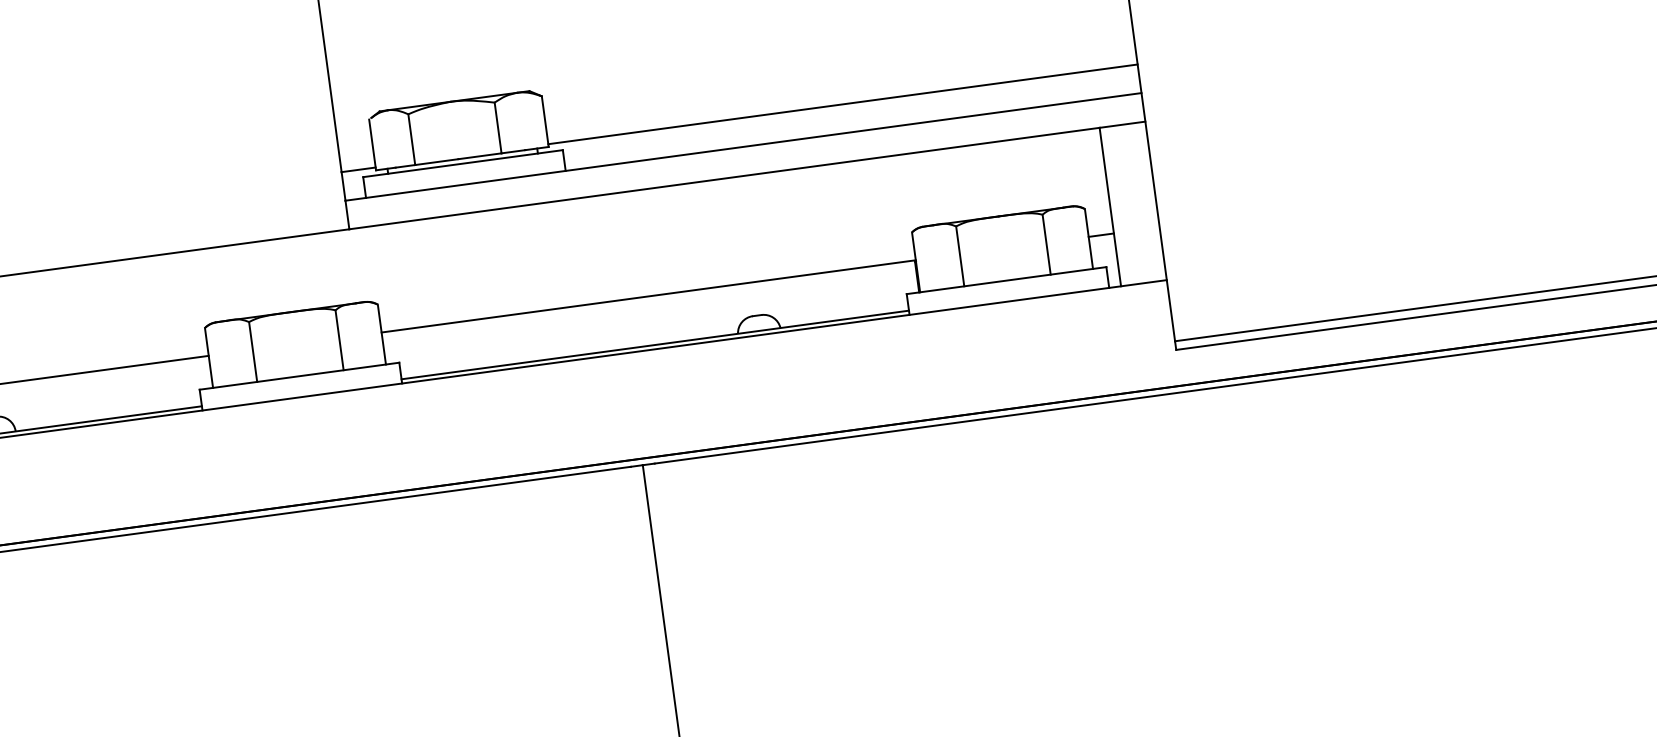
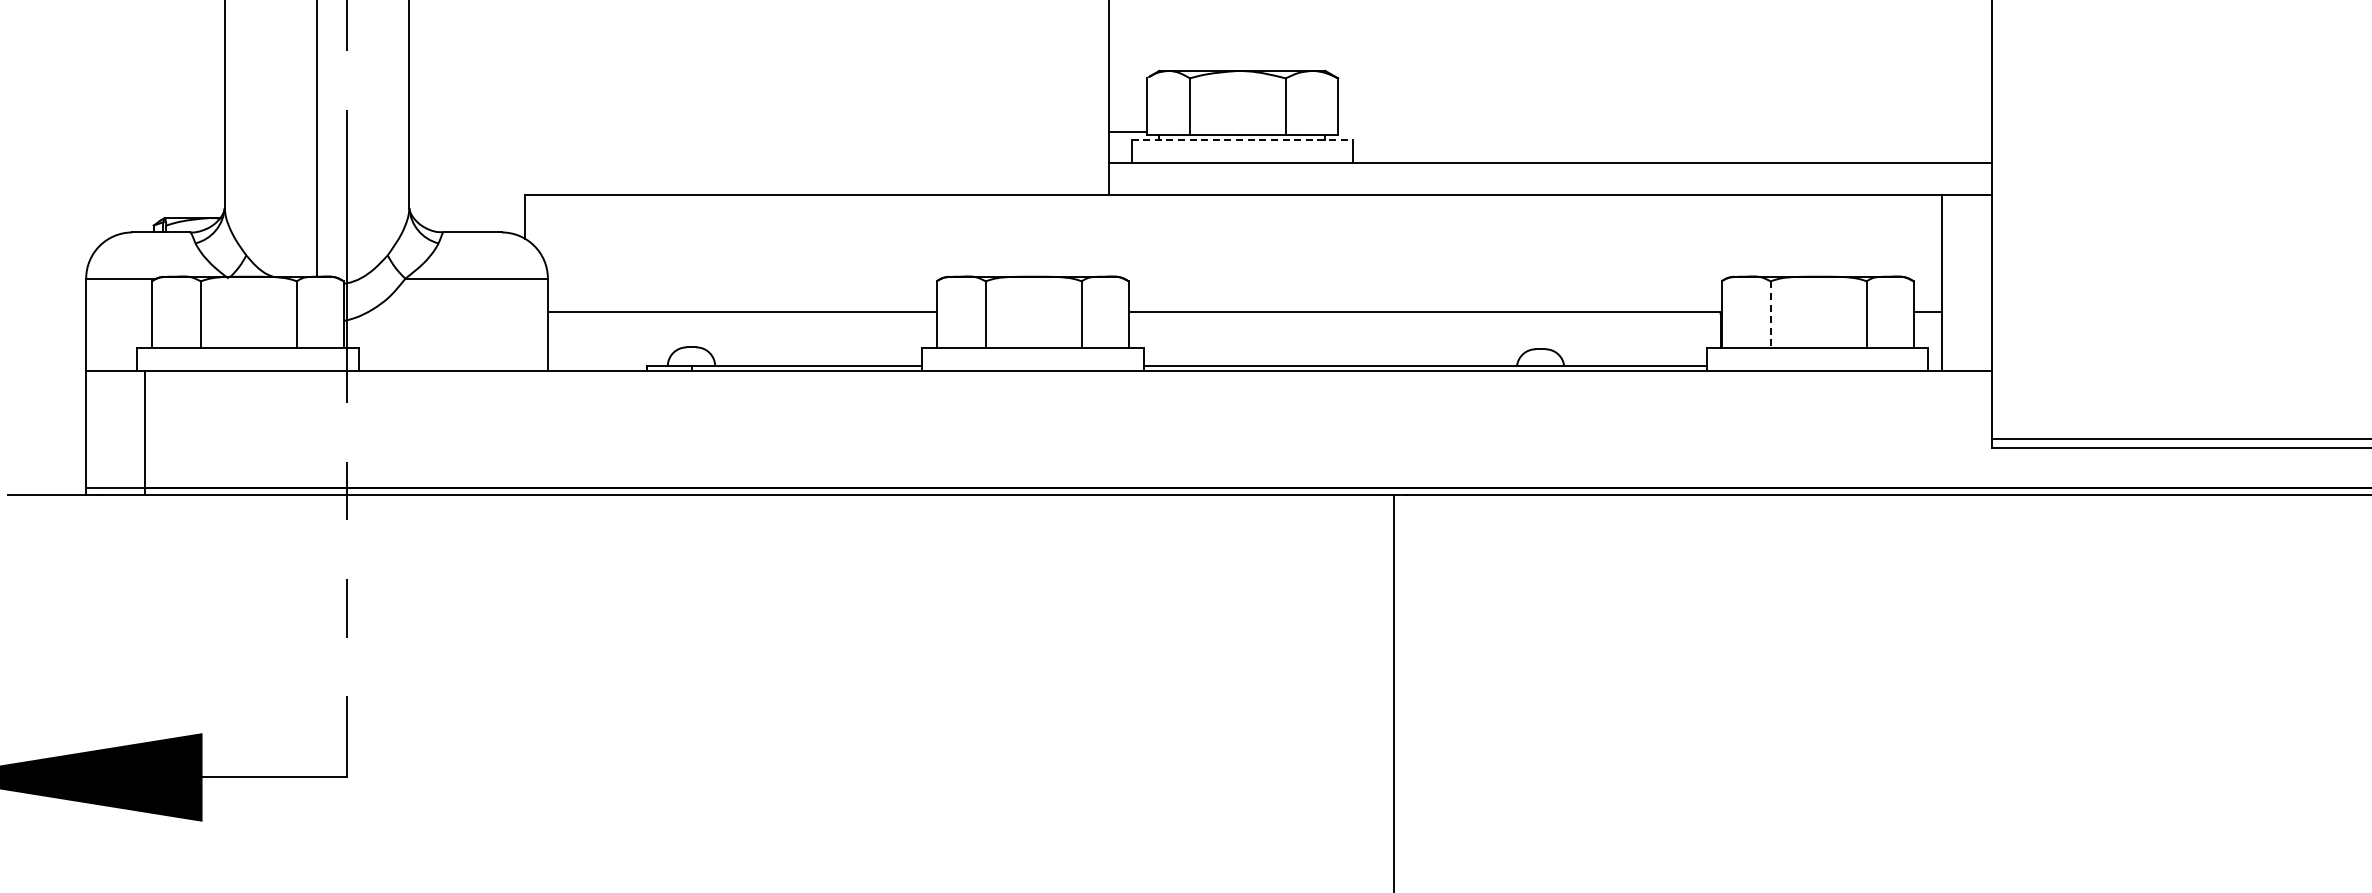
line: (843, 104) -> (1665, 131), removed
line: (463, 163) -> (1242, 140), solid -> dashed
line: (960, 257) -> (1770, 315), solid -> dashed

